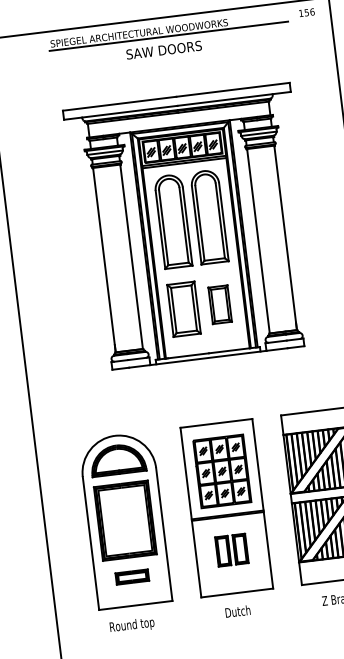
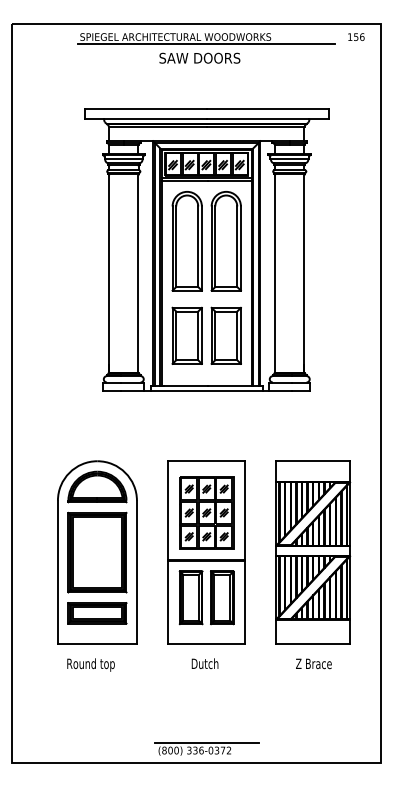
part: (219, 304) -> (225, 335), size x1.43
part: (231, 549) -> (206, 597), size x1.67
part: (132, 577) -> (97, 613), size x1.67

